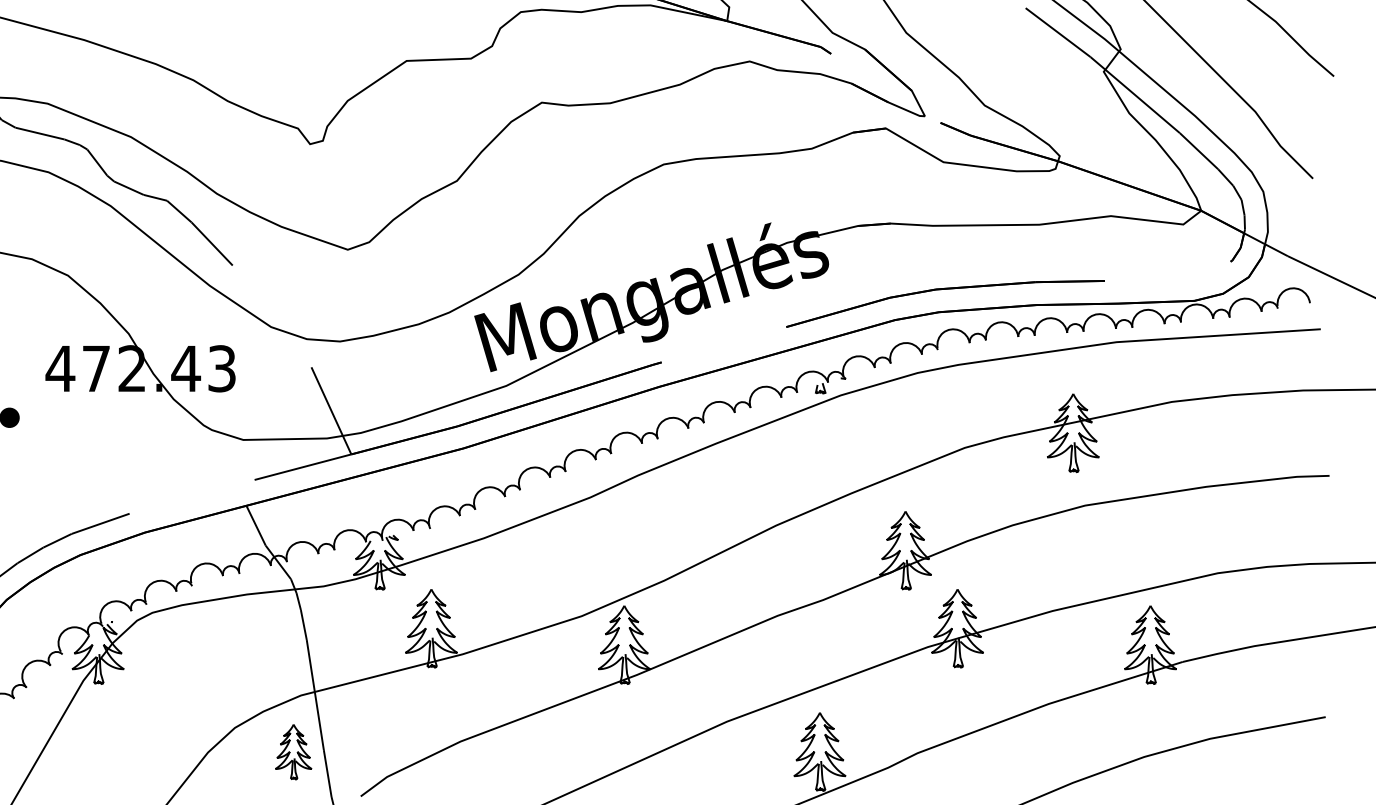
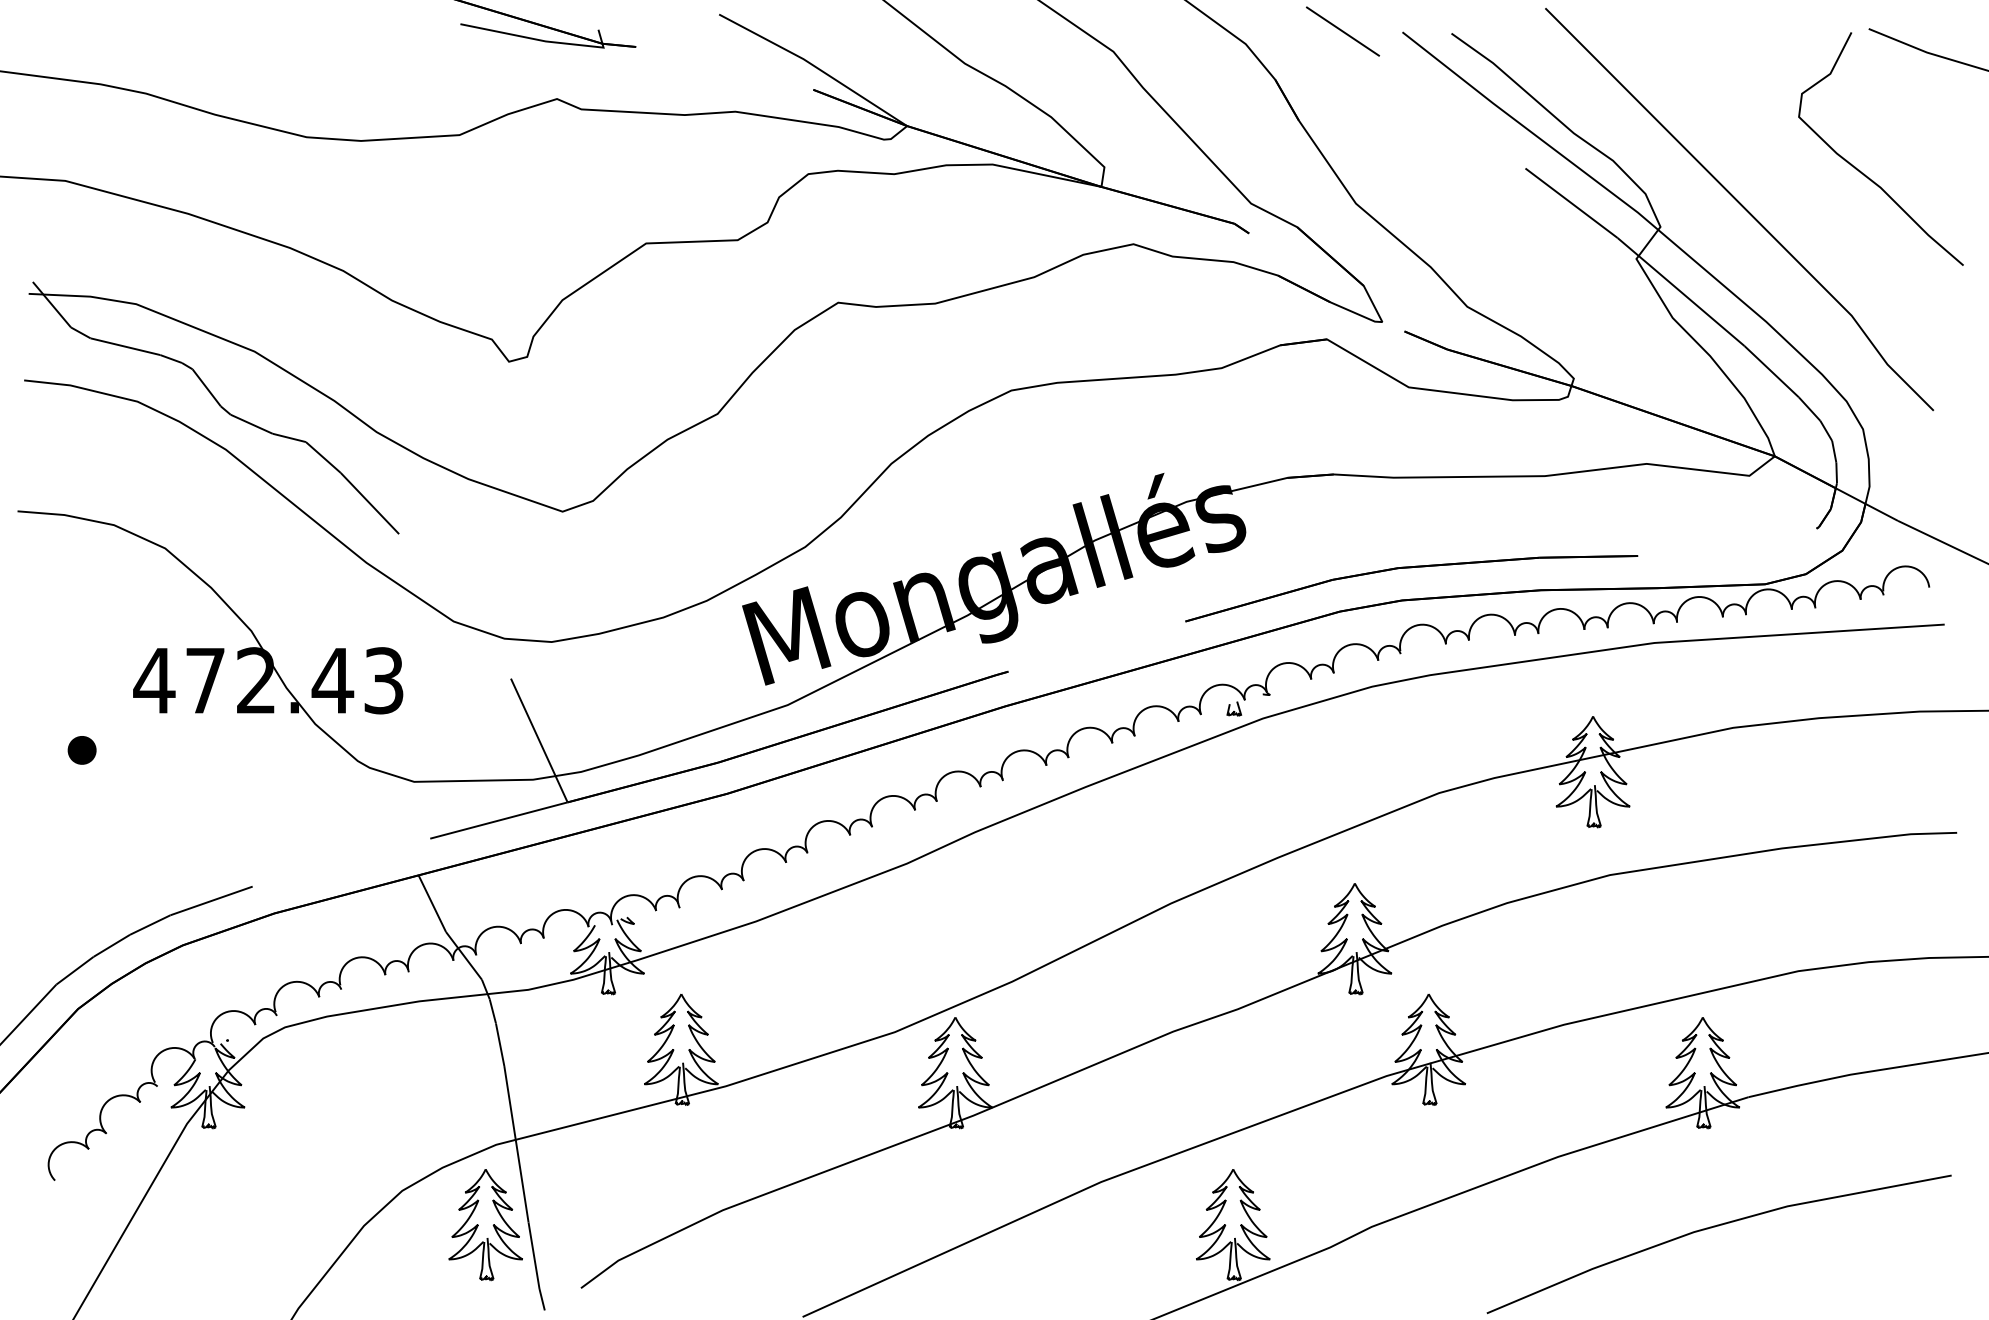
part: (293, 752) -> (485, 1225), size x1.43

